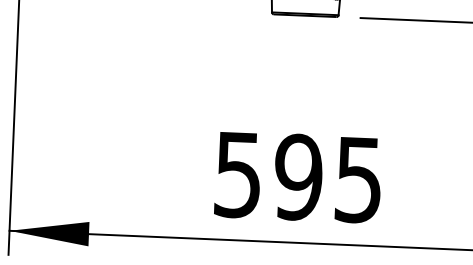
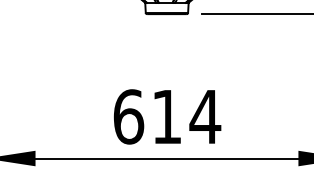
text: (299, 176) -> (167, 116), 595 -> 614

